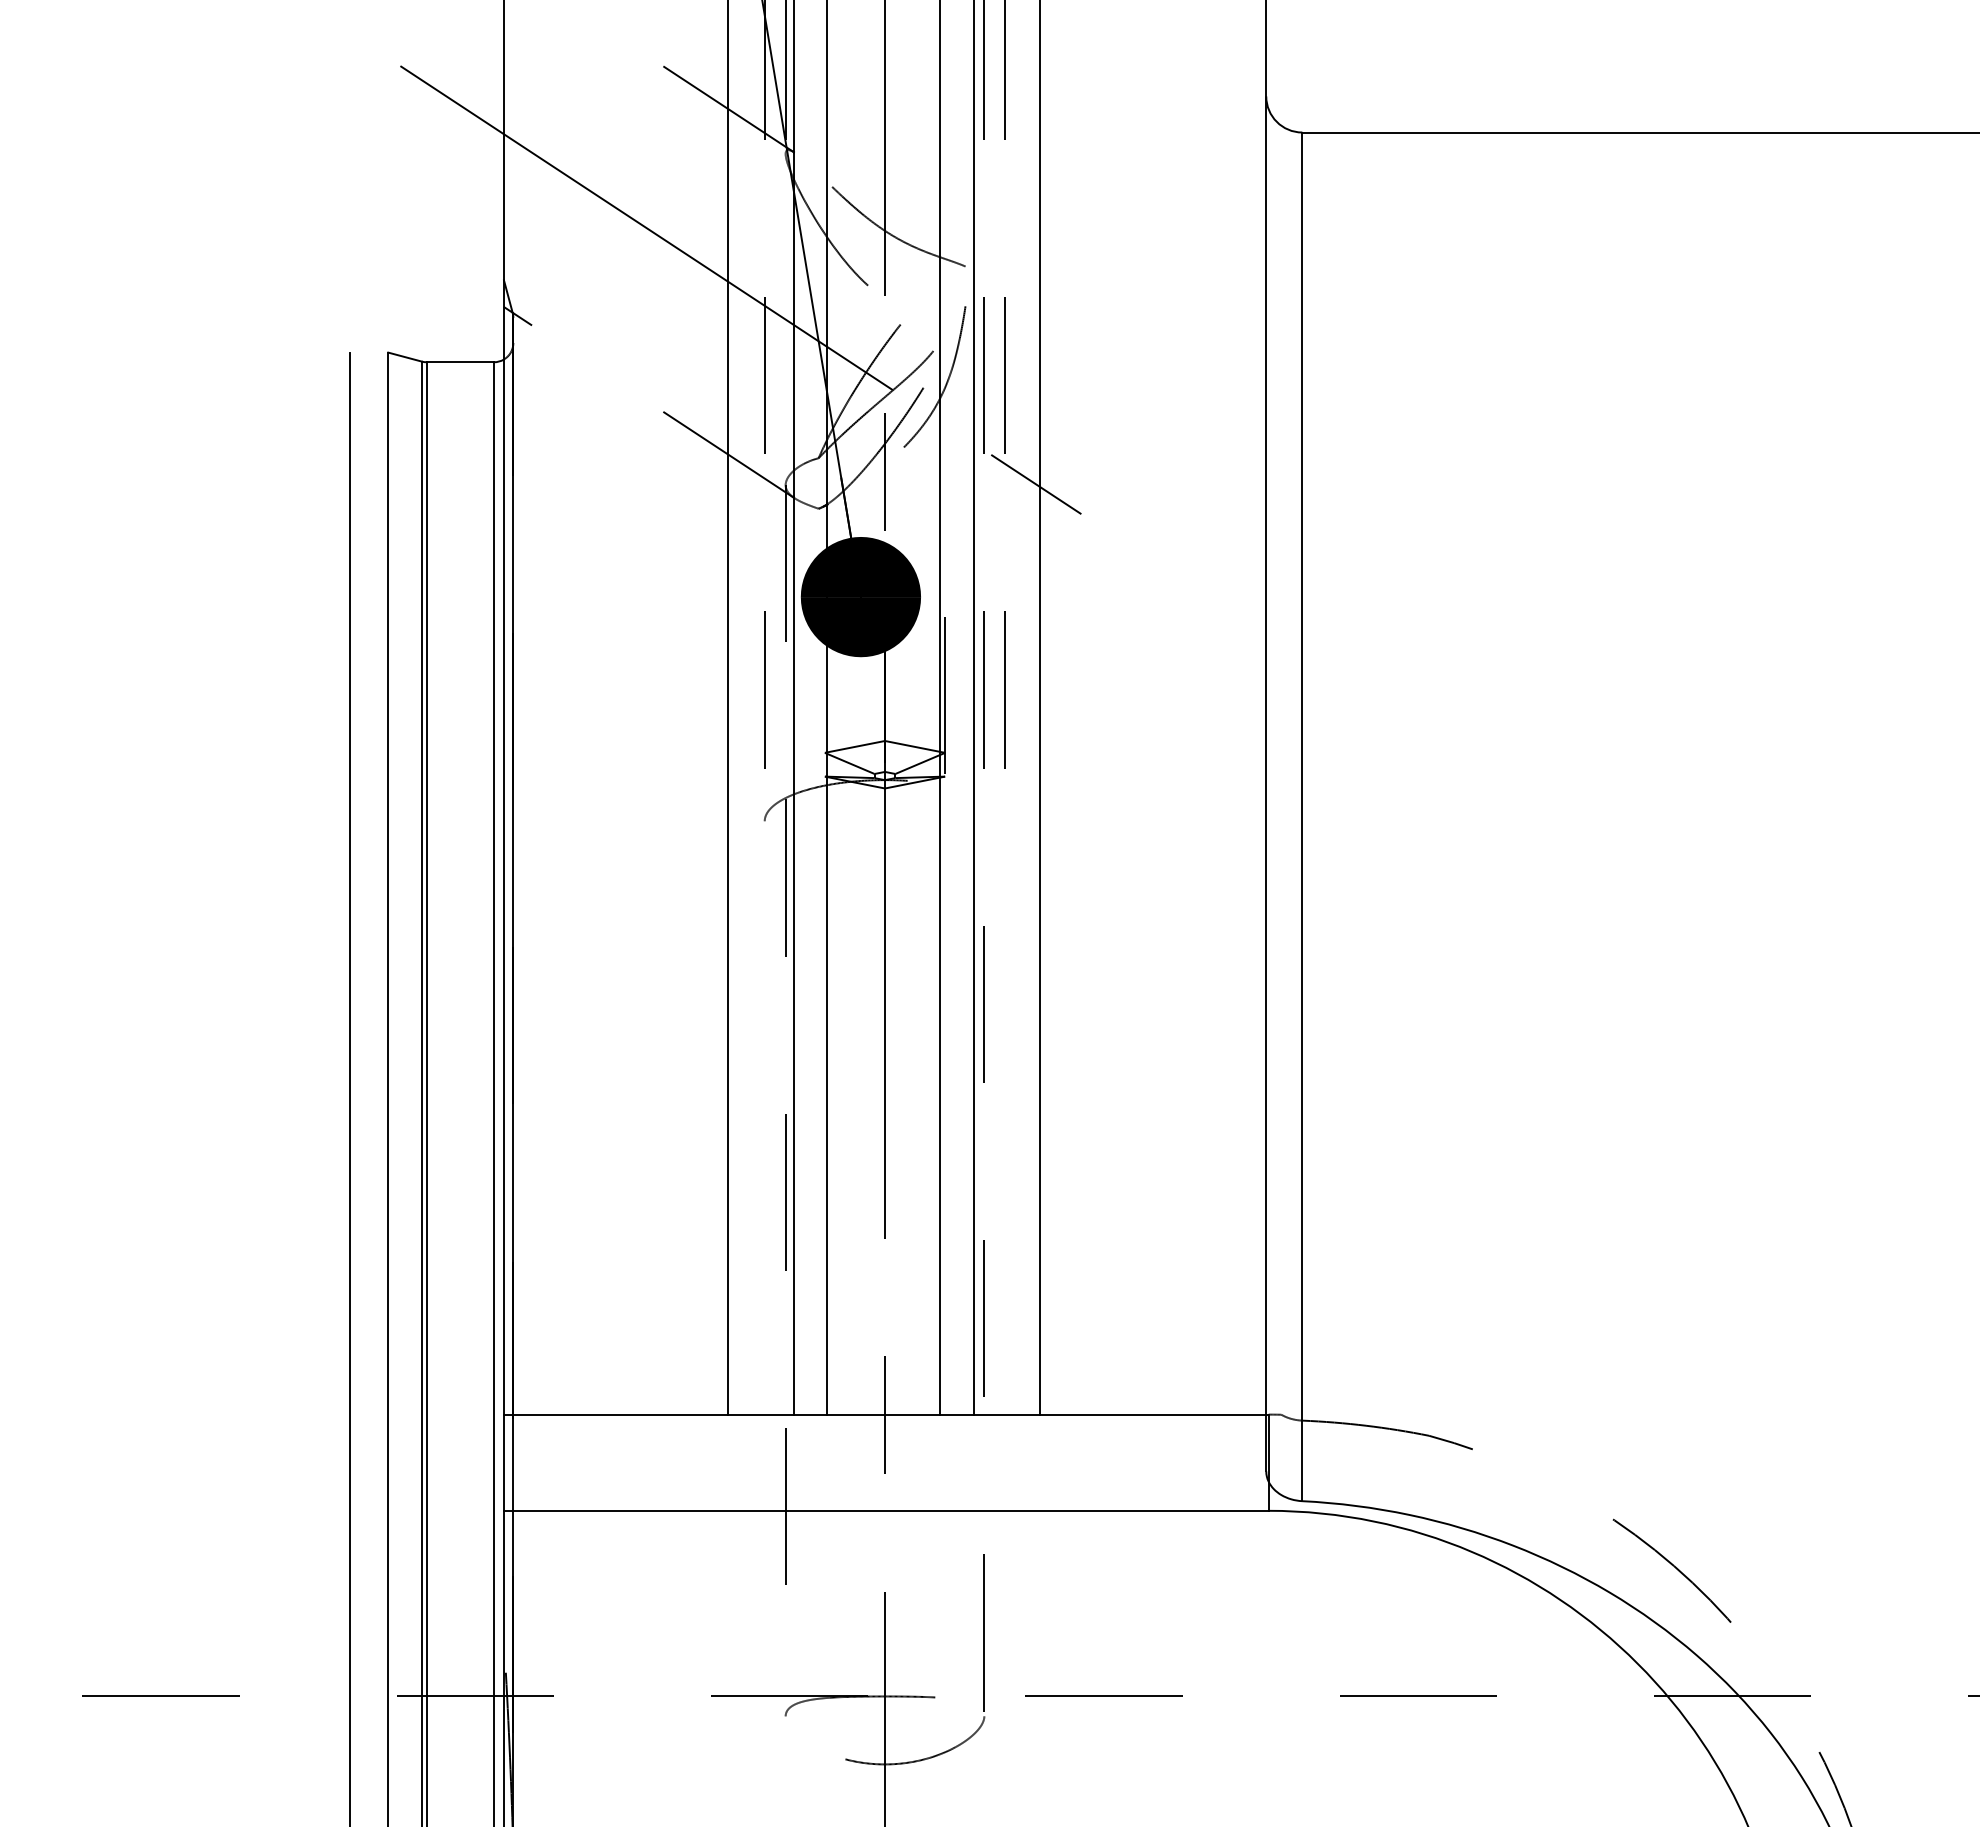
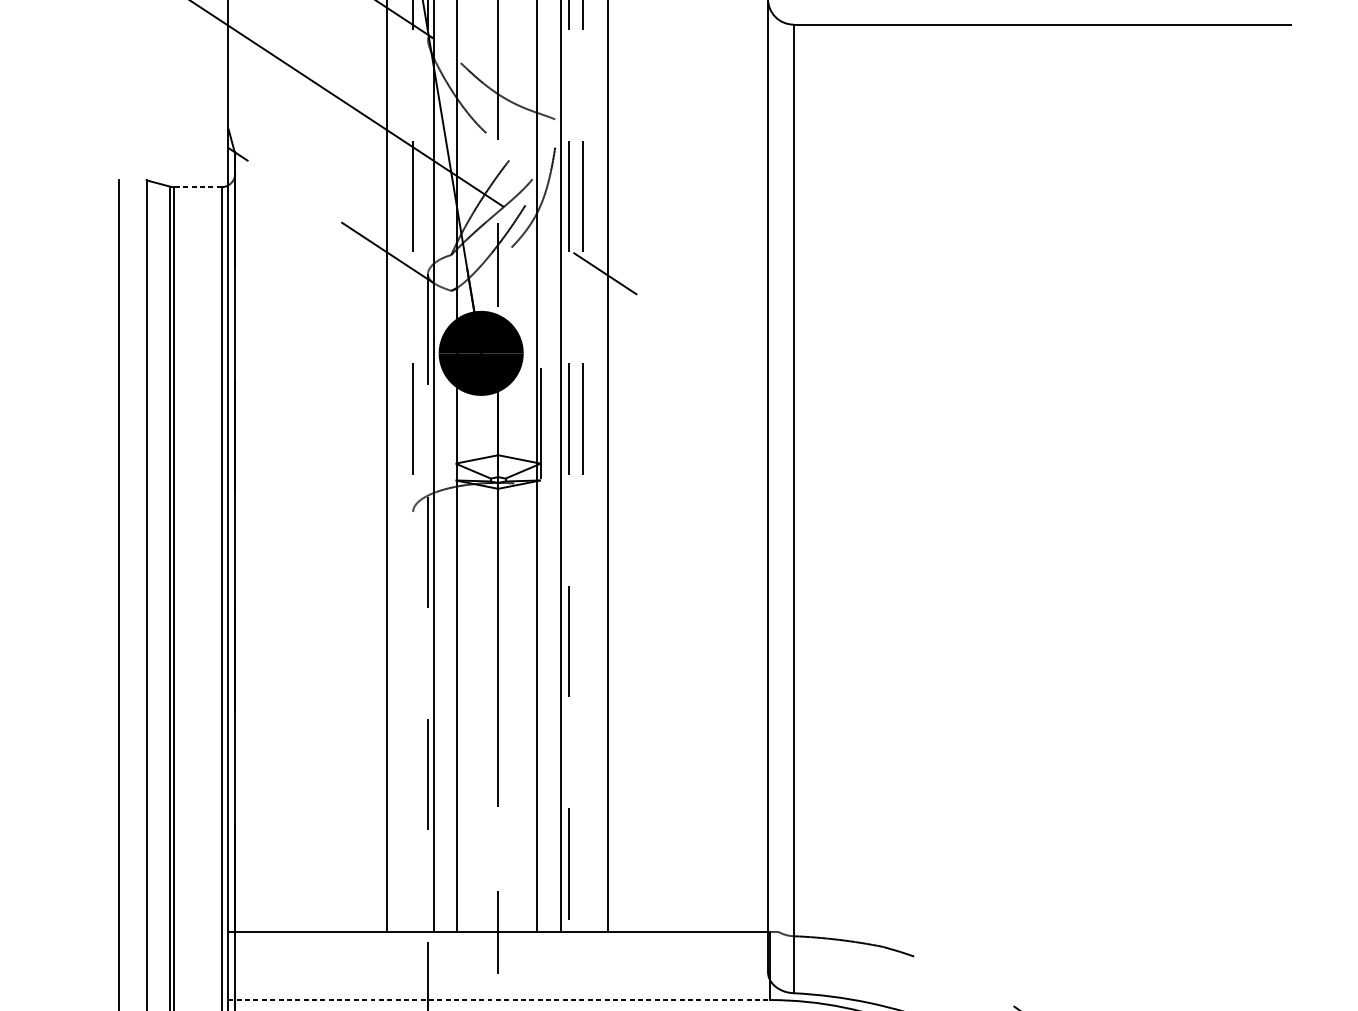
line: (460, 362) -> (197, 187), solid -> dashed
line: (886, 1510) -> (499, 999), solid -> dashed

